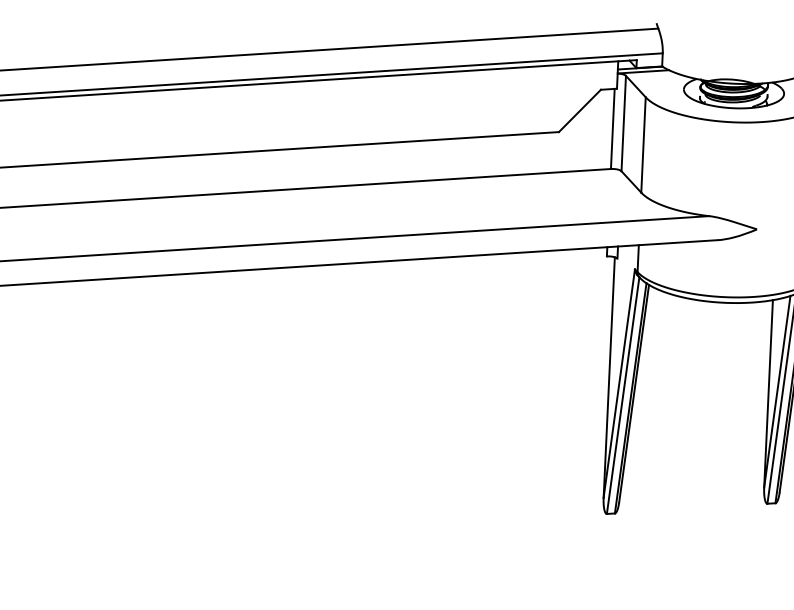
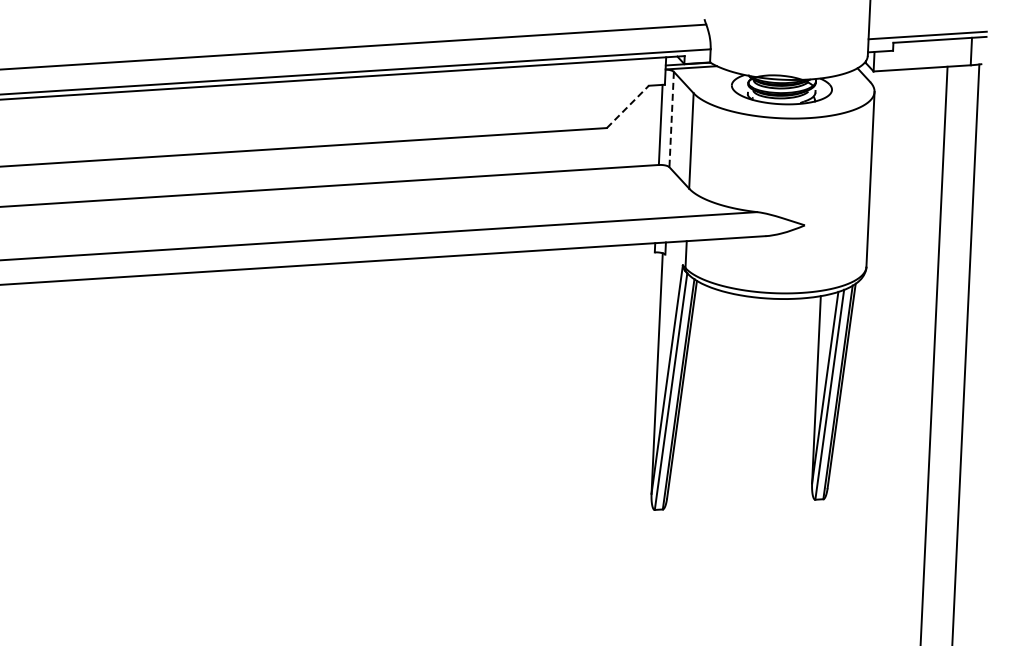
line: (579, 110) -> (627, 106), solid -> dashed
line: (623, 123) -> (671, 119), solid -> dashed

